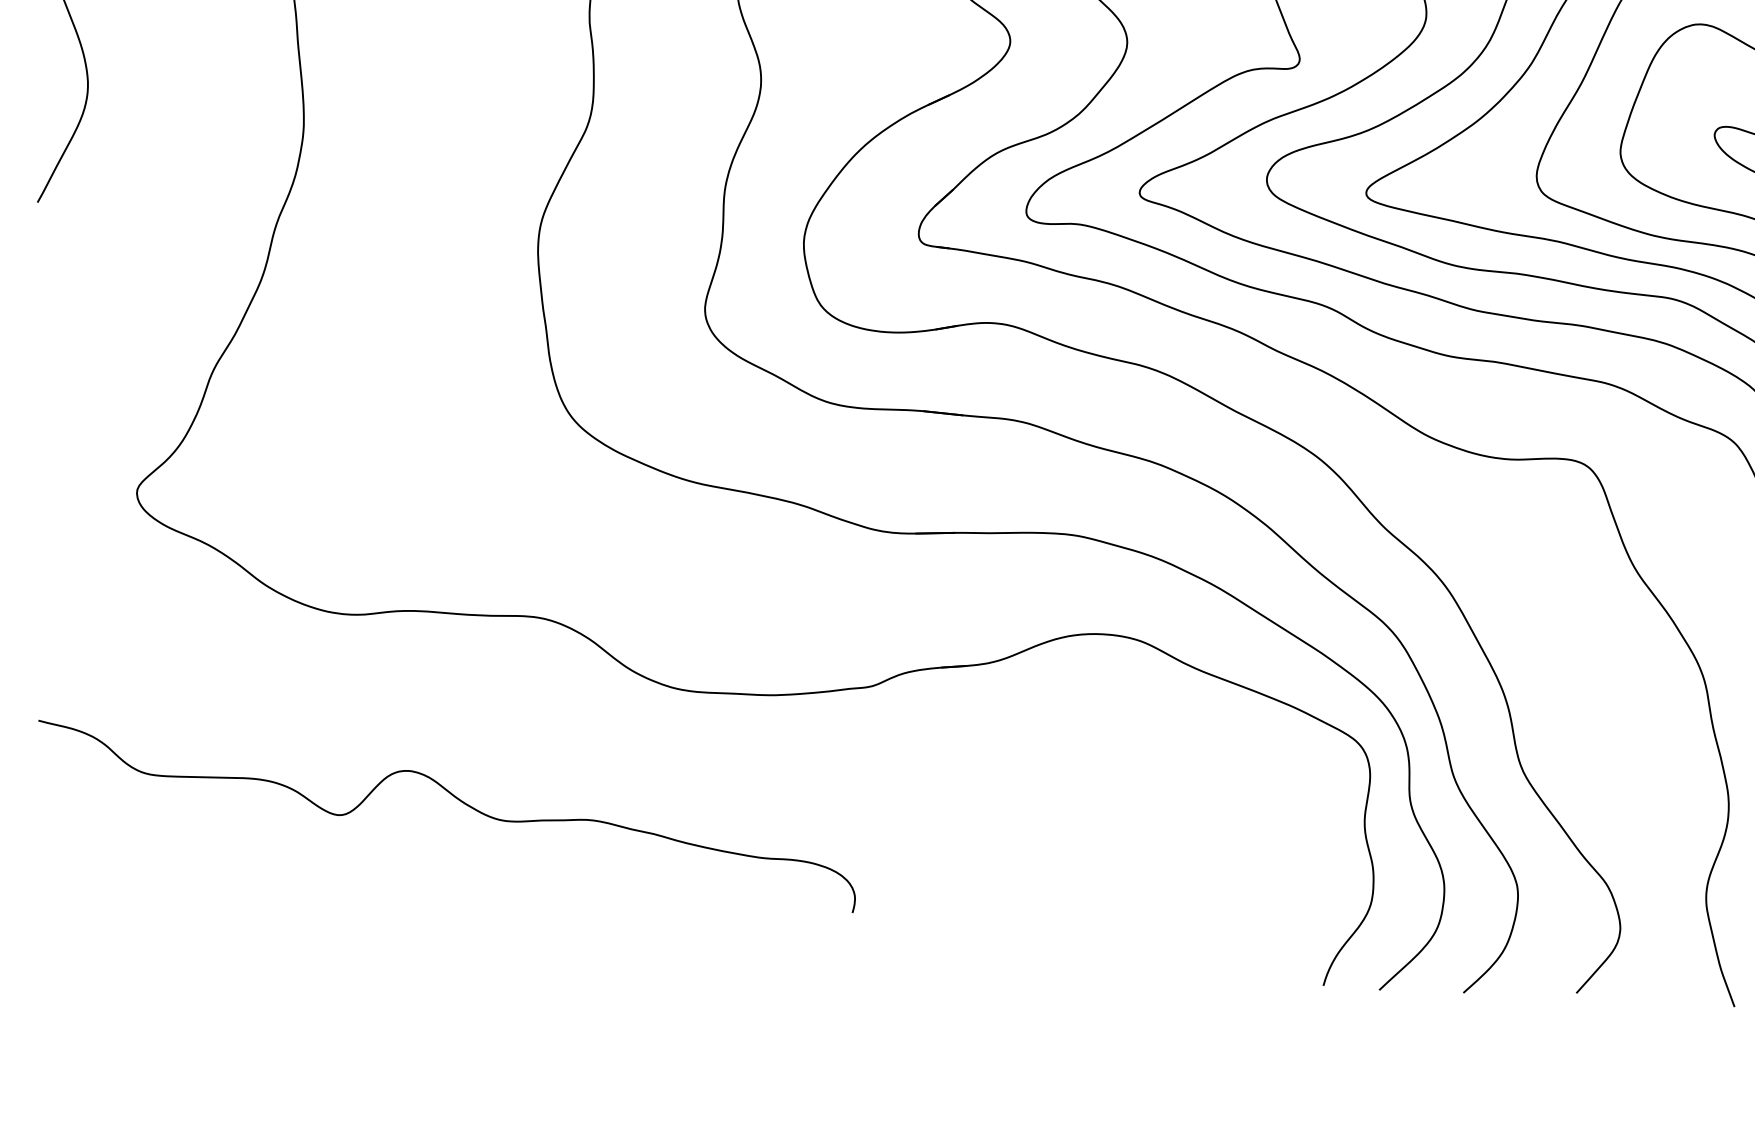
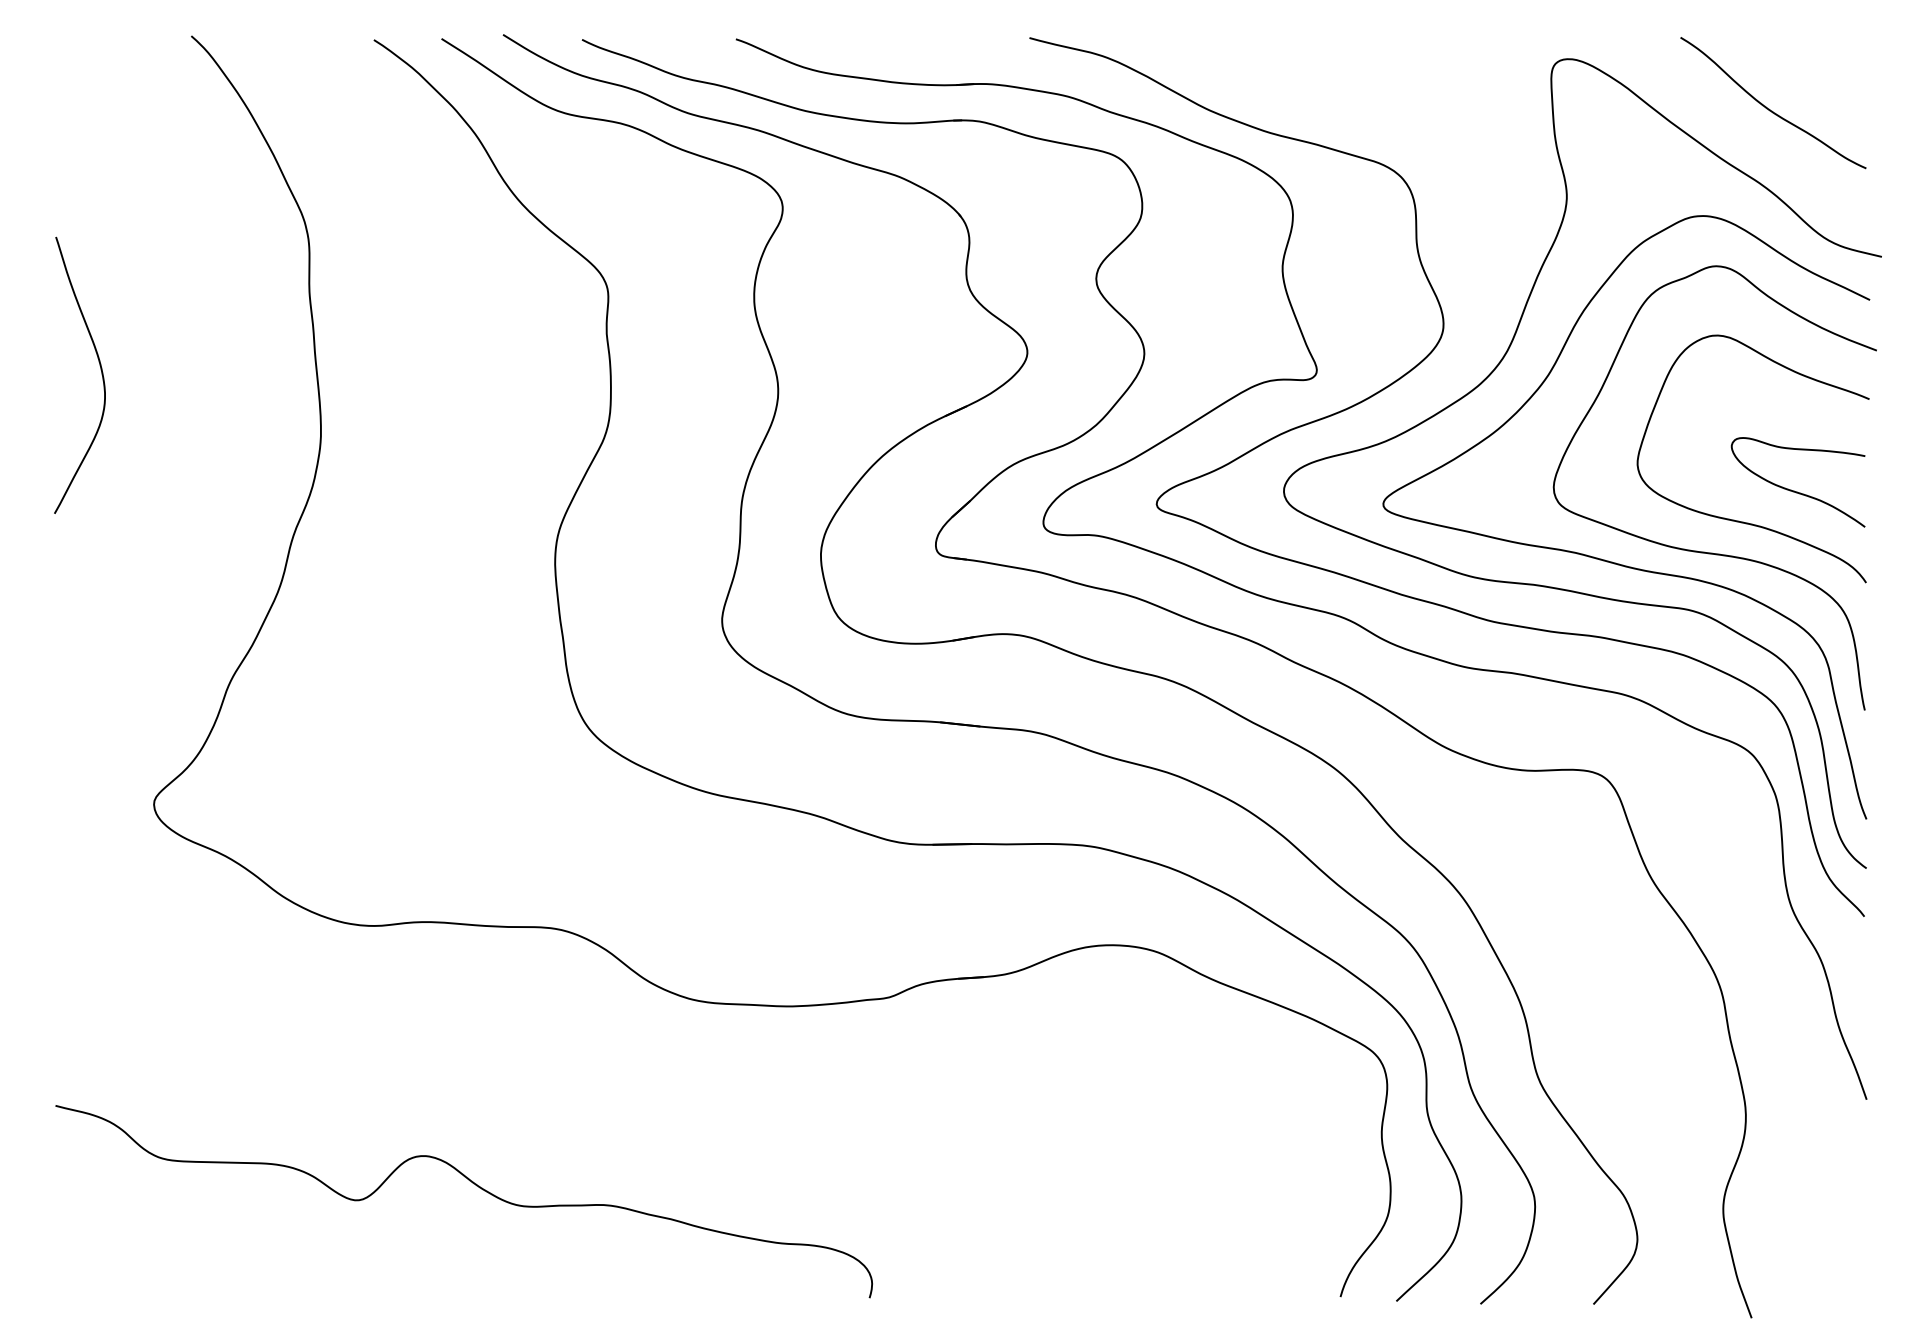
curve: (459, 801) -> (476, 1186), moved

